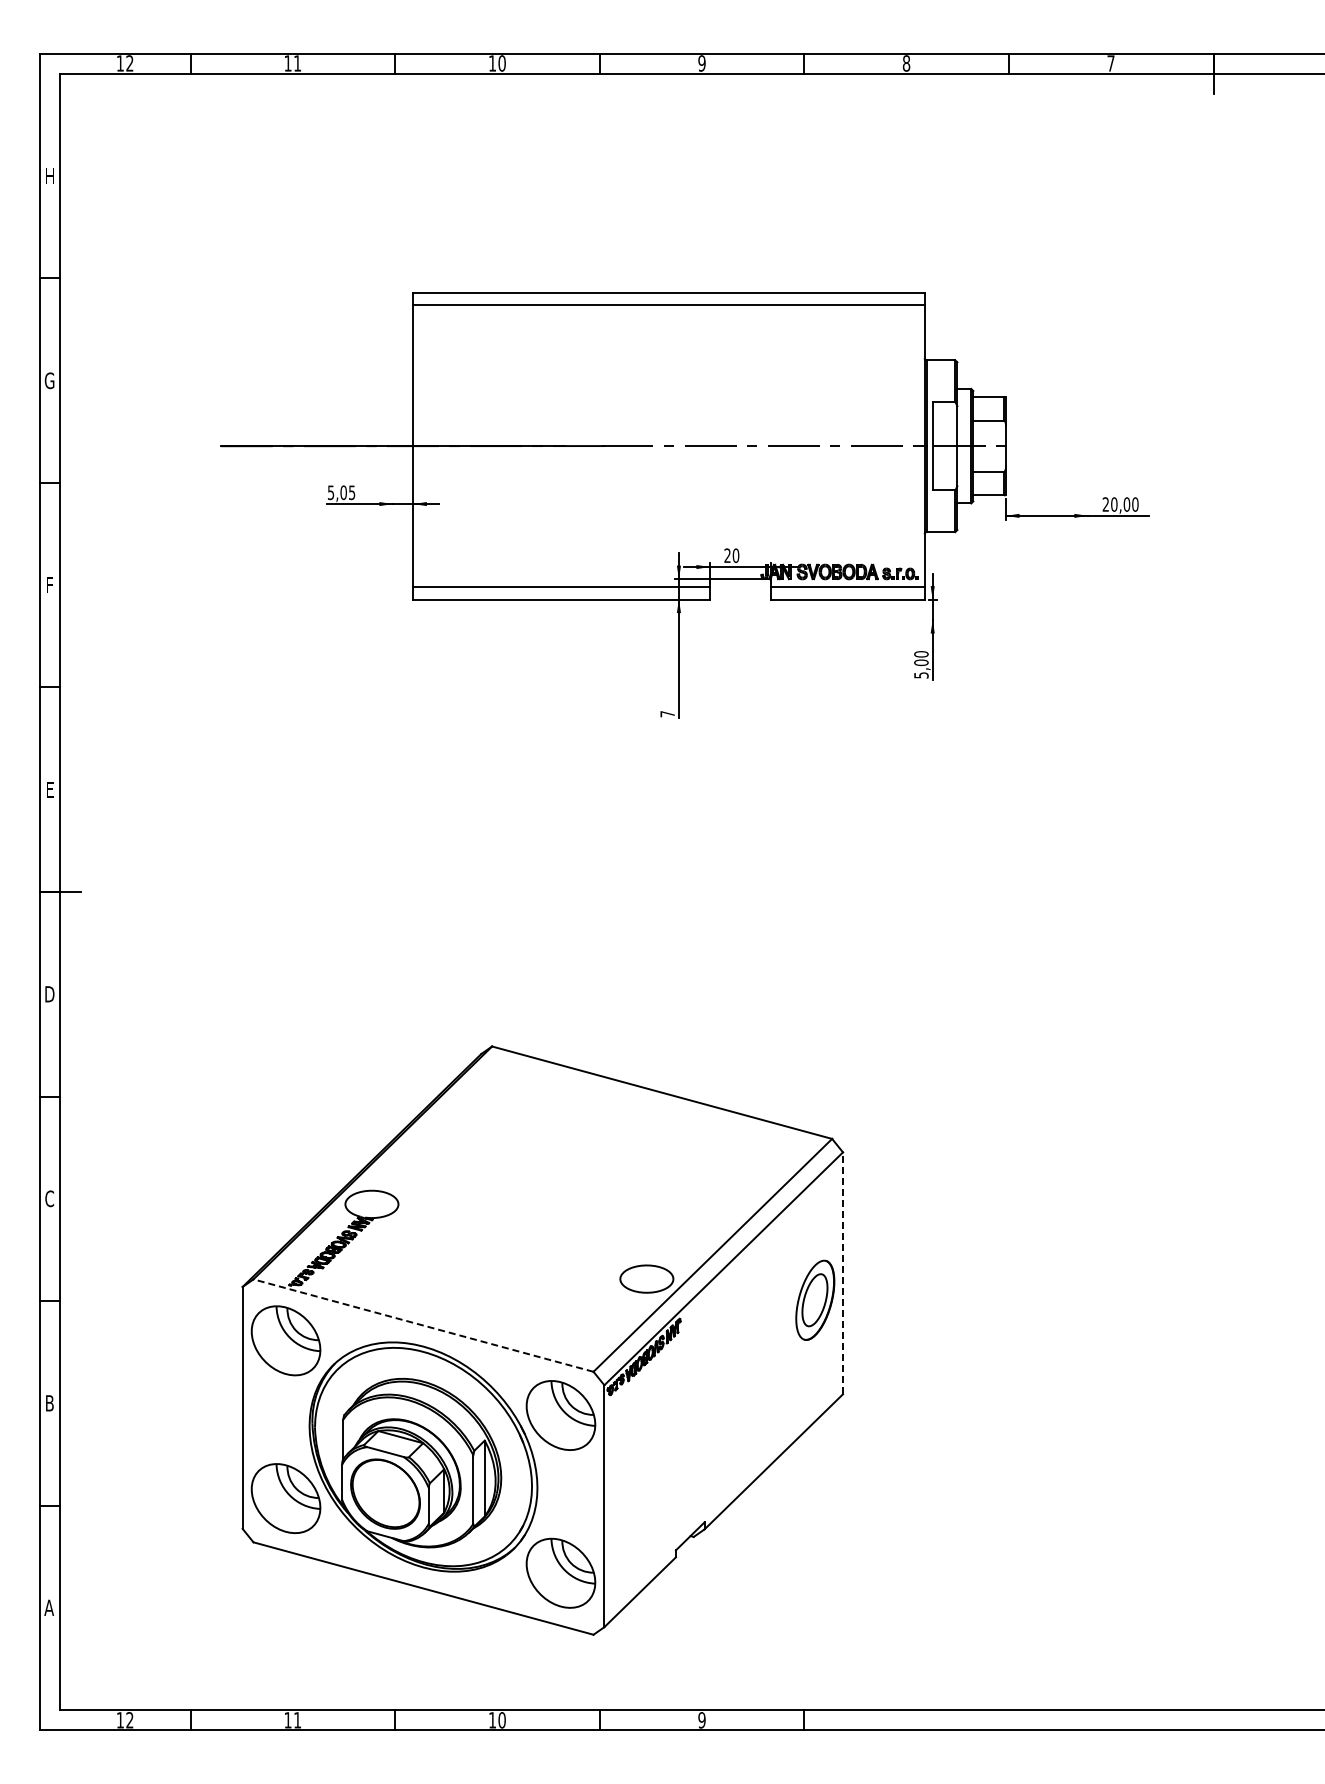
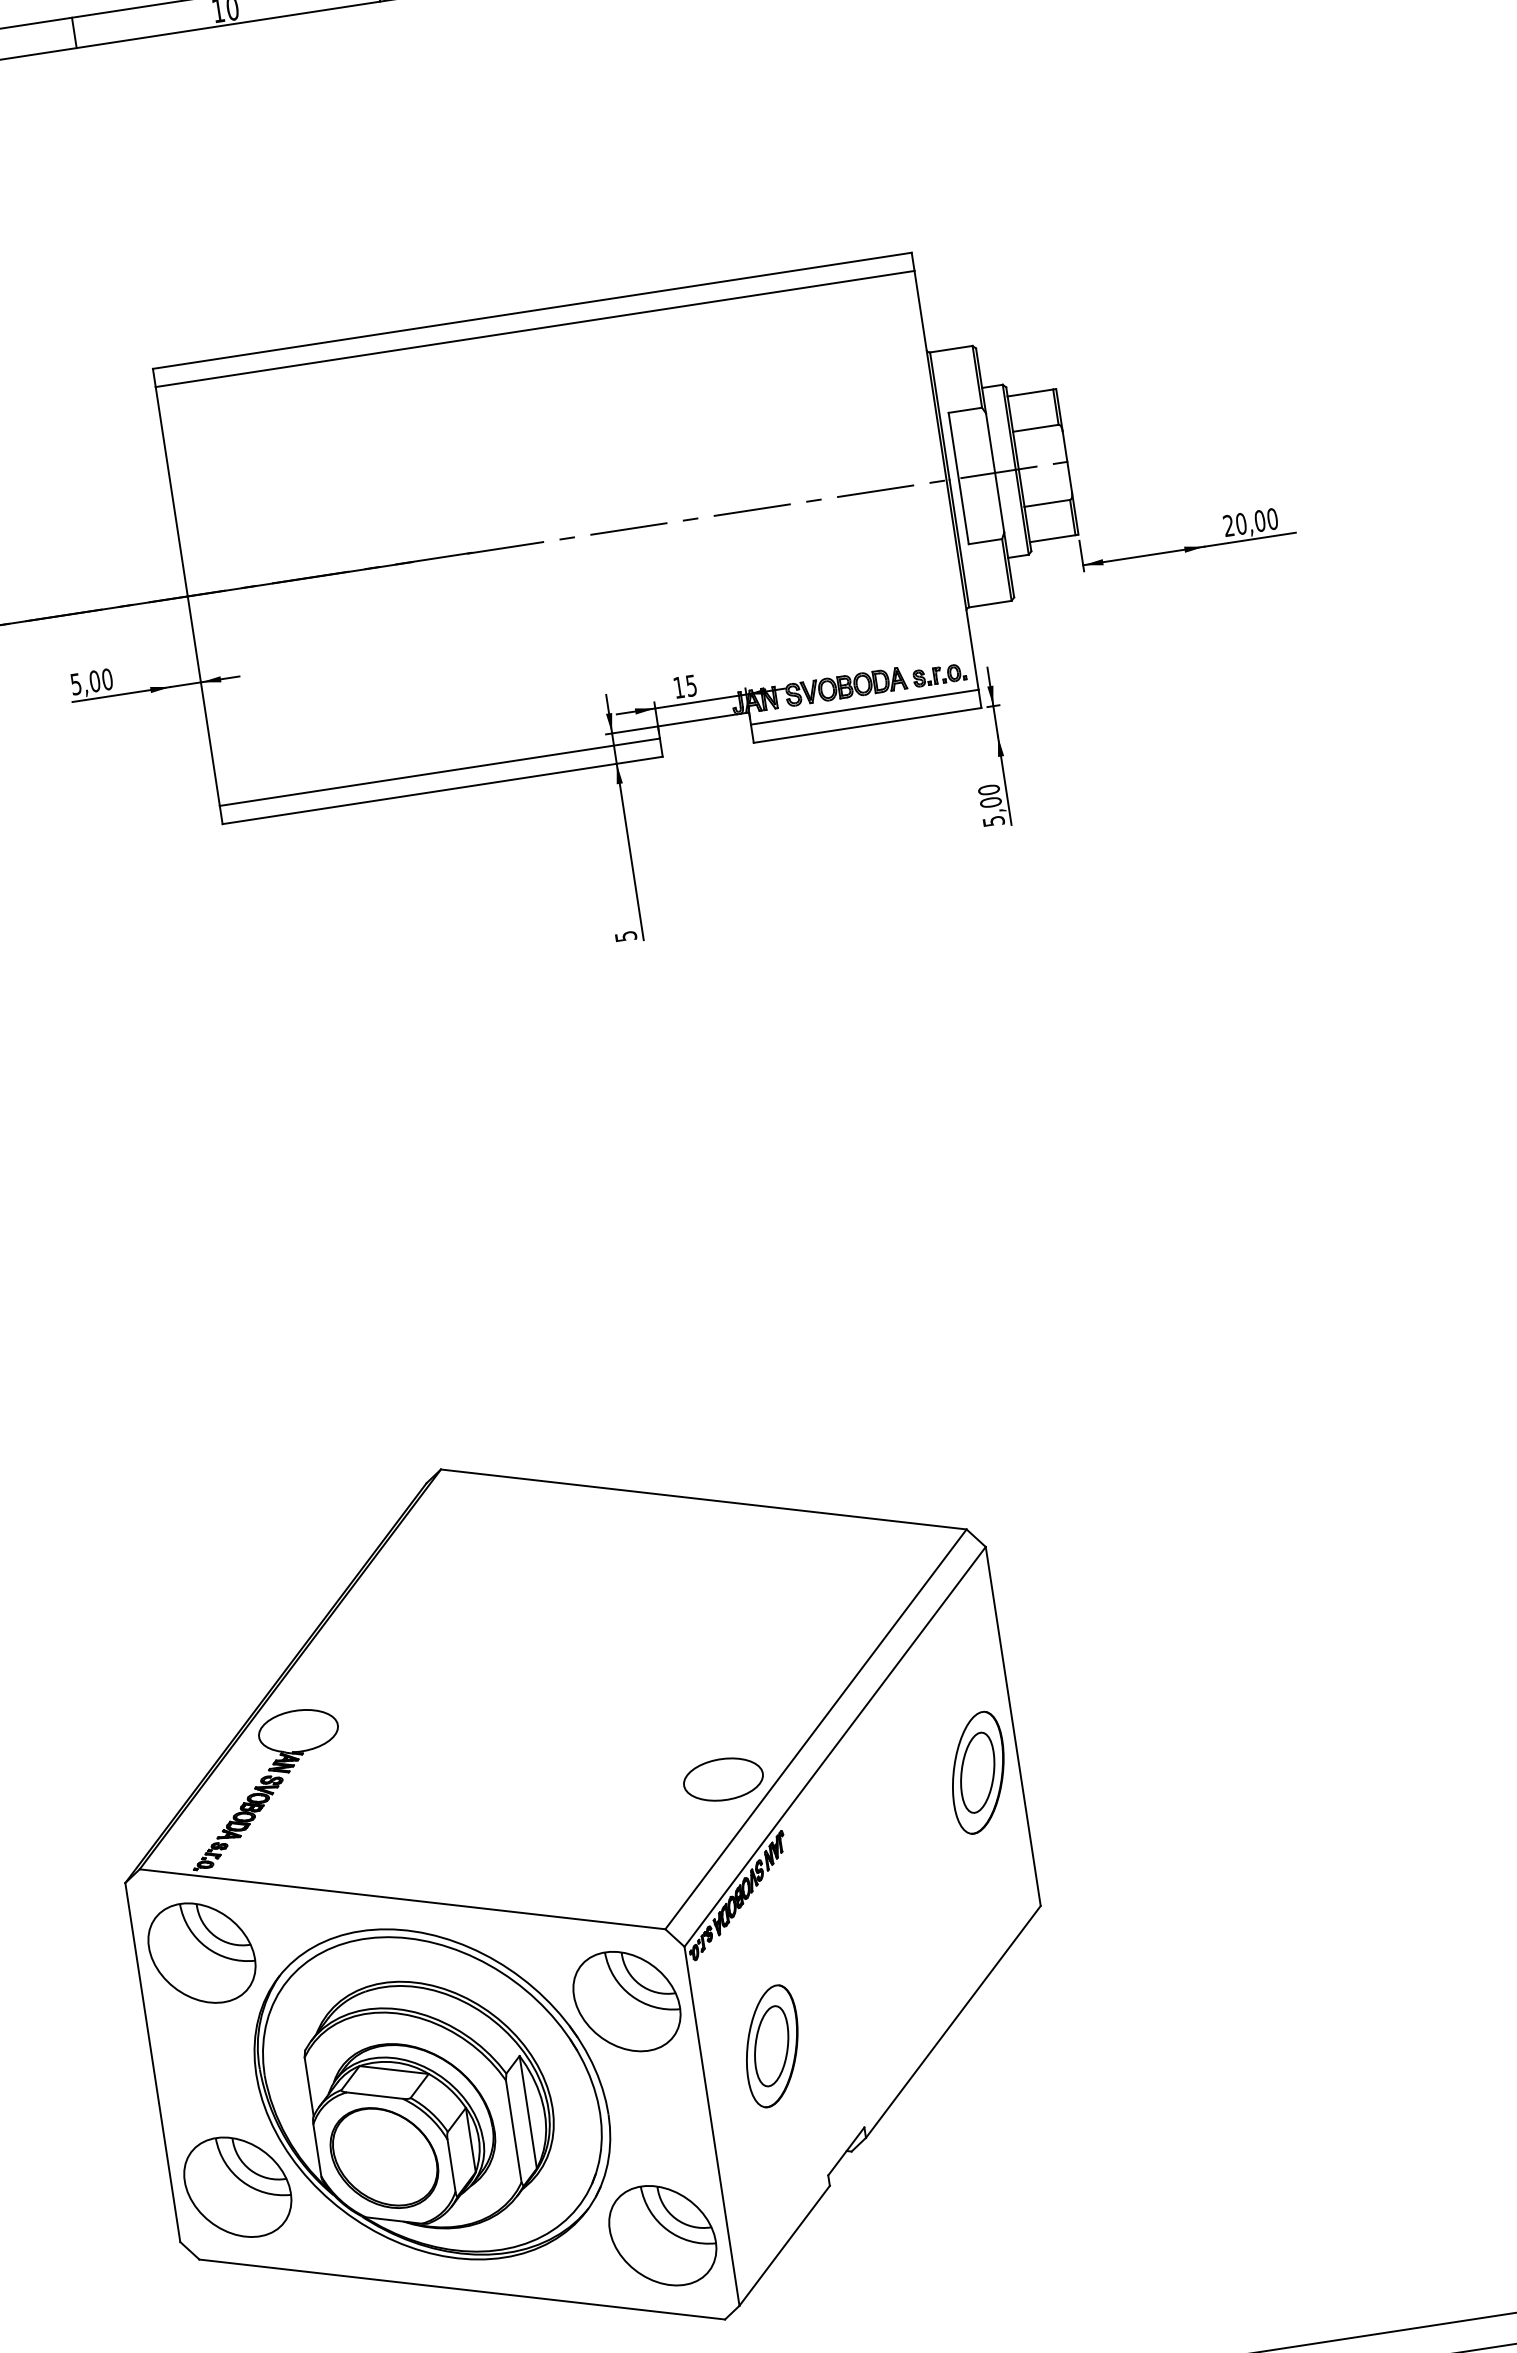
text: (351, 492) -> (106, 679), 5,05 -> 5,00
text: (731, 555) -> (684, 686), 20 -> 15
text: (667, 714) -> (625, 936), 7 -> 5
line: (843, 1273) -> (1014, 1726), dashed -> solid
line: (423, 1325) -> (402, 1899), dashed -> solid
part: (652, 1459) -> (772, 2046), added

